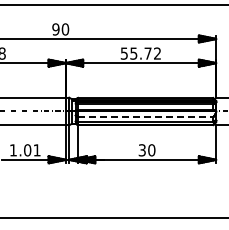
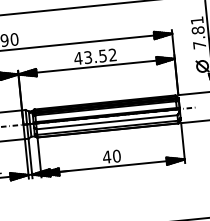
text: (135, 53) -> (89, 57), 55.72 -> 43.52
line: (145, 117) -> (106, 122), dashed -> solid
text: (142, 150) -> (107, 157), 30 -> 40

